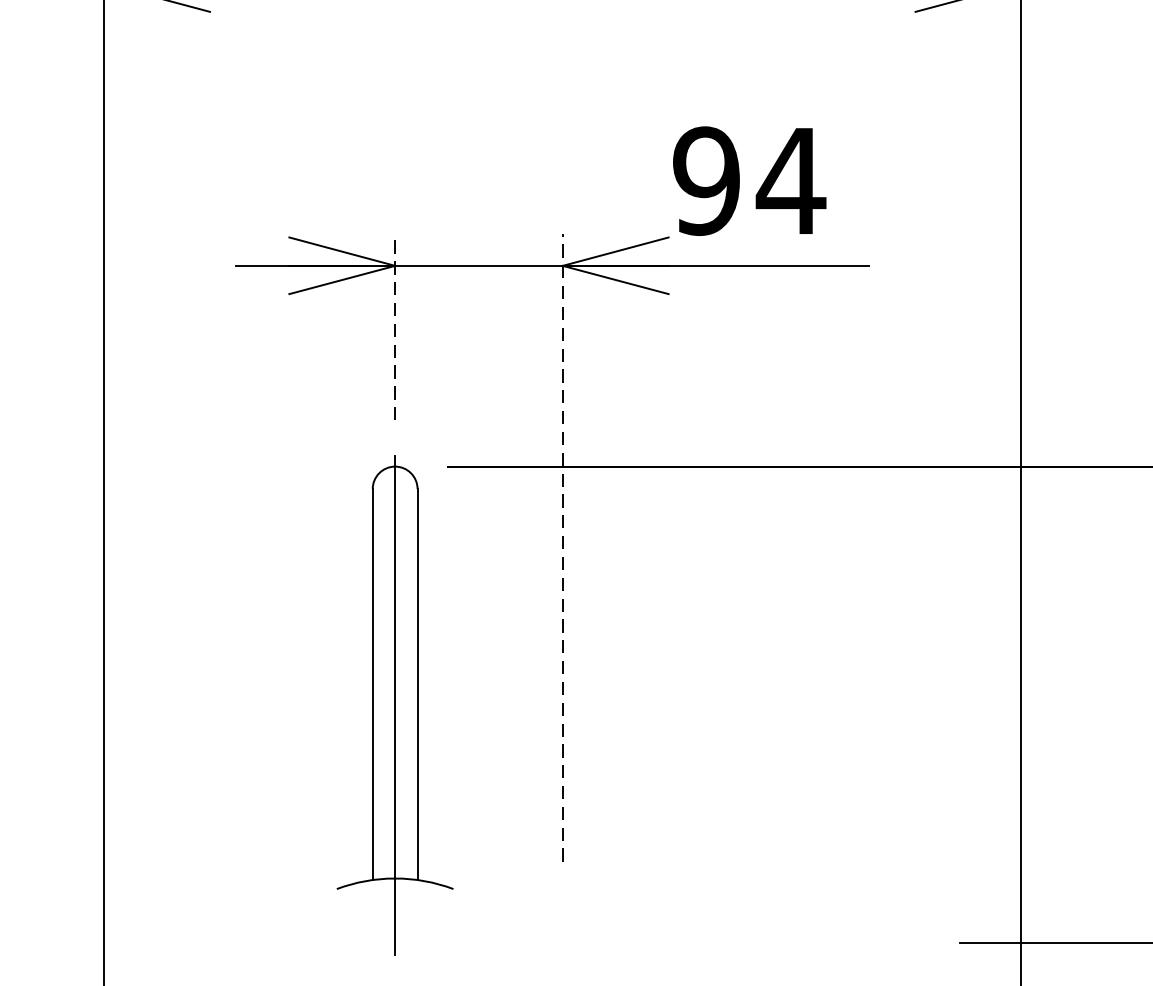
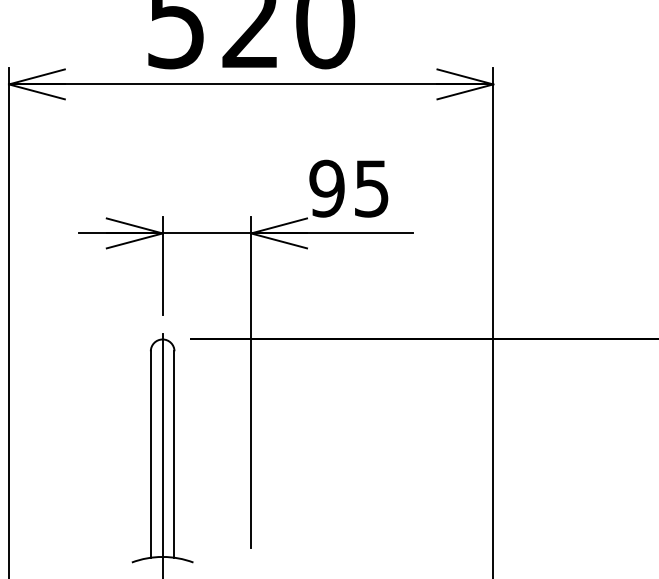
text: (790, 180) -> (371, 188), 94 -> 95
line: (394, 326) -> (162, 265), dashed -> solid
line: (563, 548) -> (251, 382), dashed -> solid

